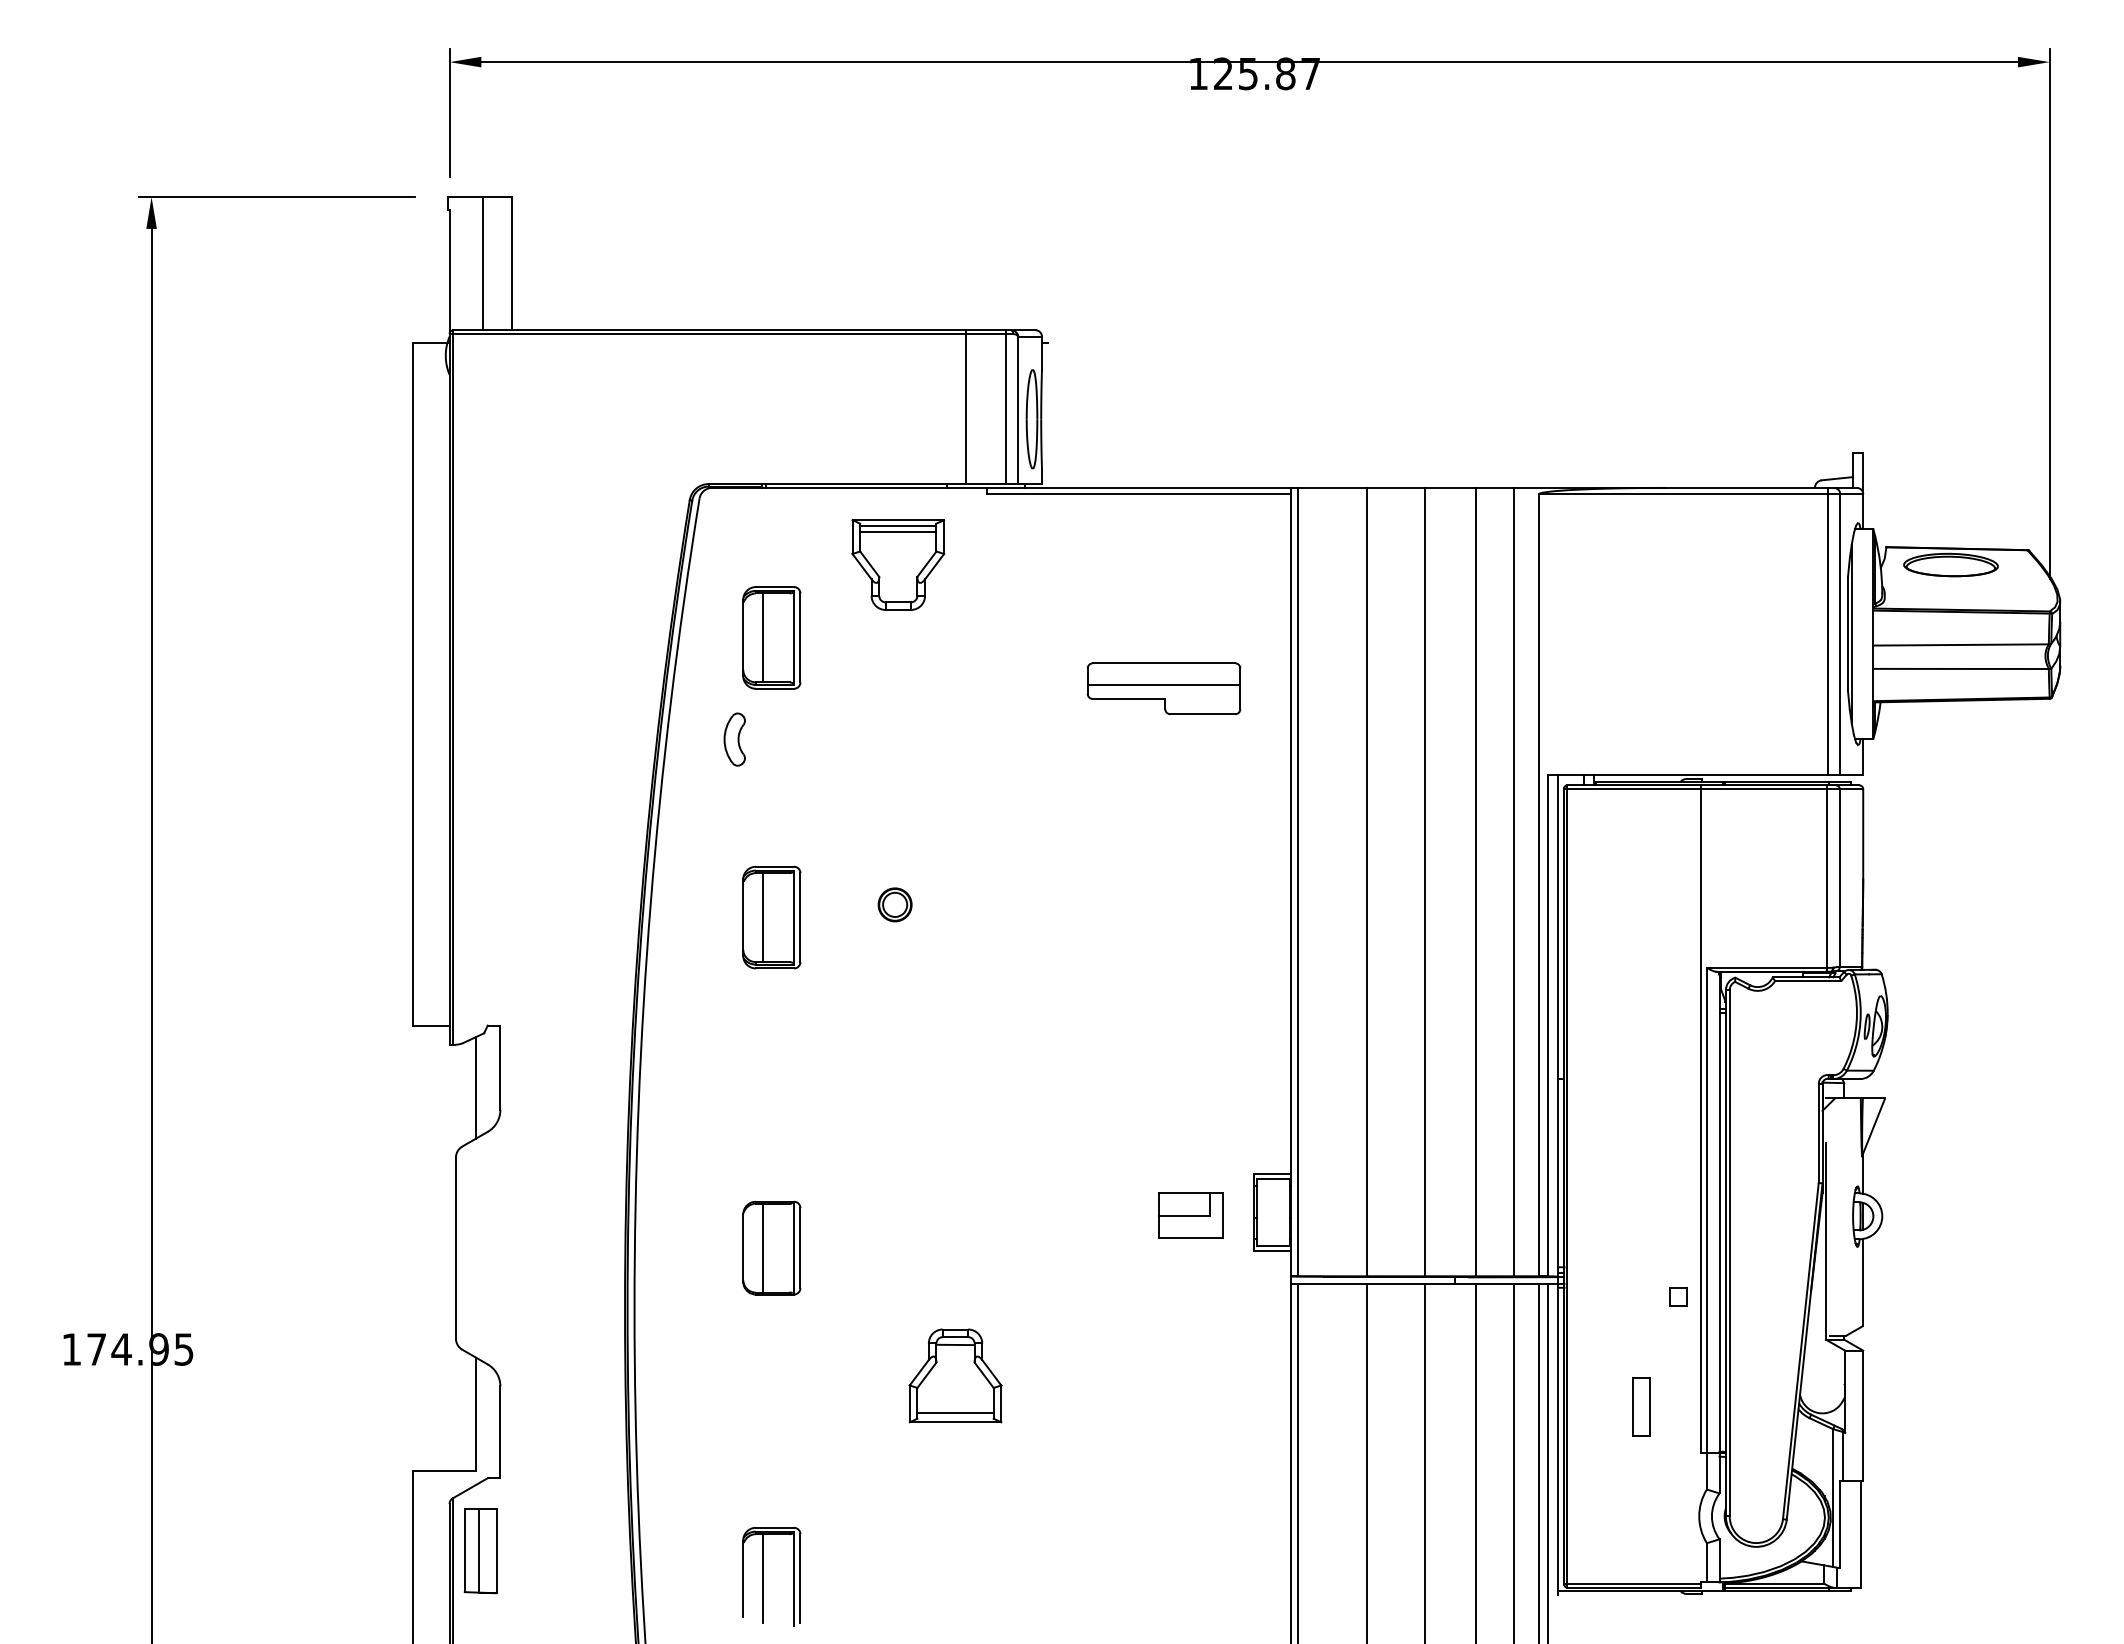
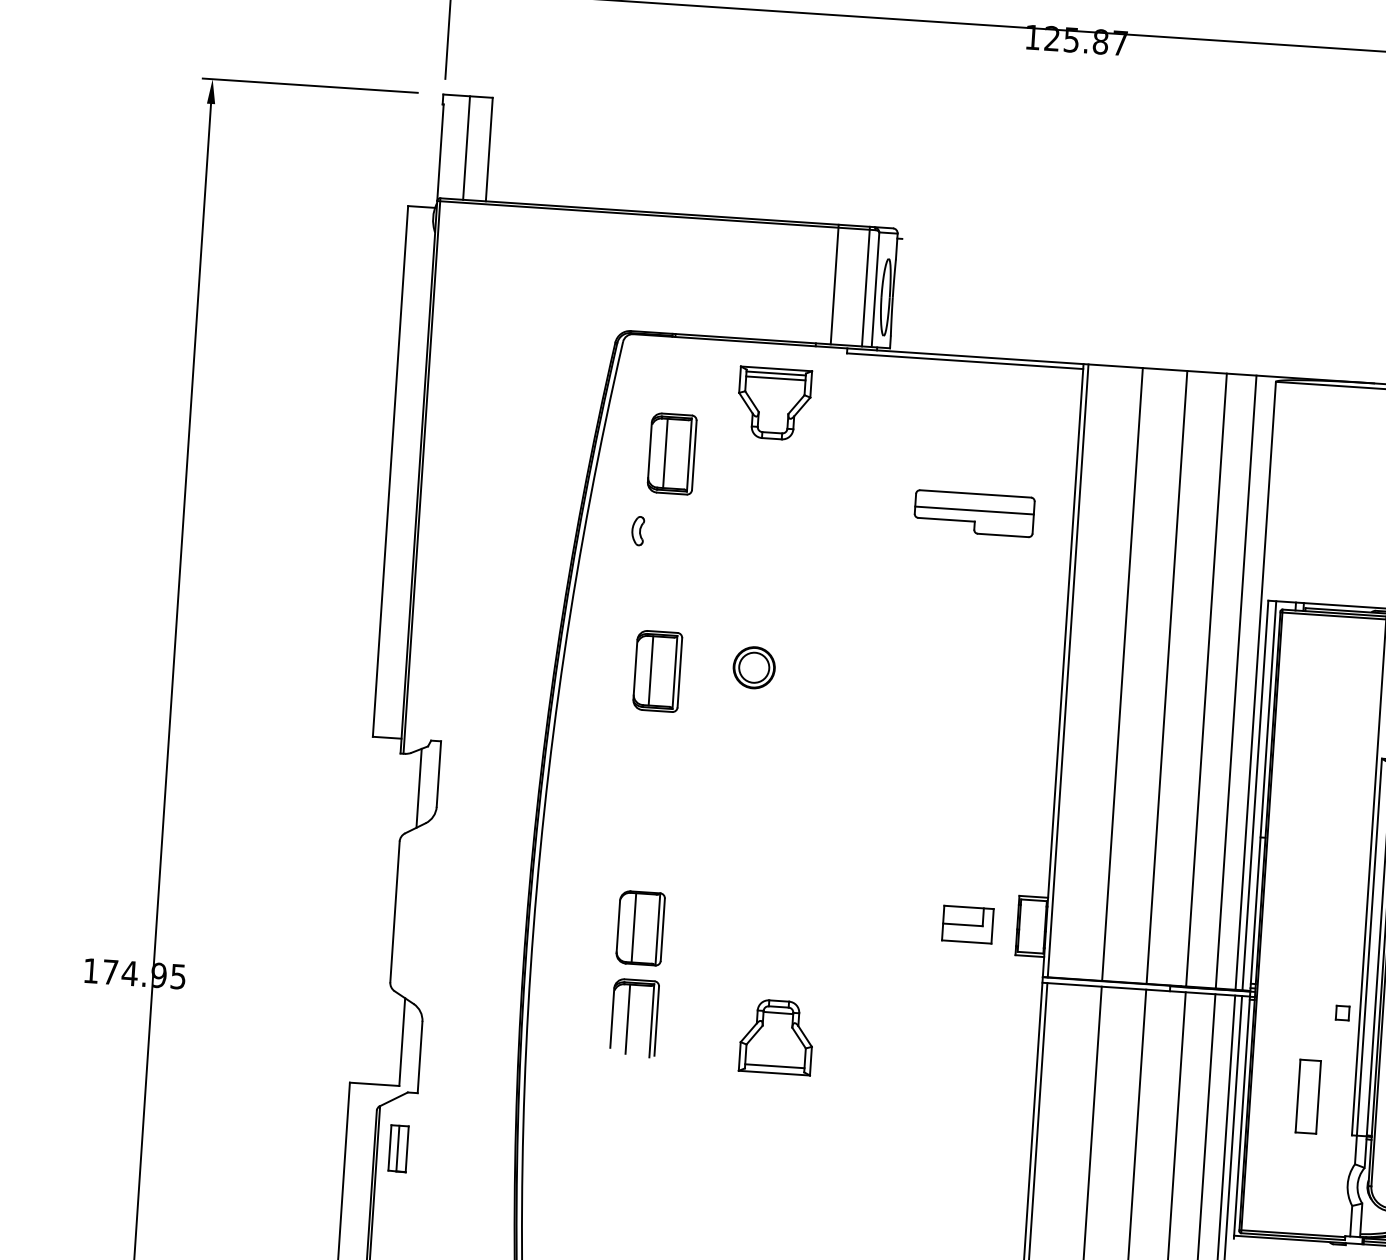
part: (734, 739) -> (637, 530), size x0.7
part: (894, 904) -> (753, 667), size x1.6
part: (1641, 1406) -> (1308, 1096), size x1.6
part: (480, 1551) -> (398, 1149), size x0.7
part: (763, 1576) -> (628, 1017), moved

